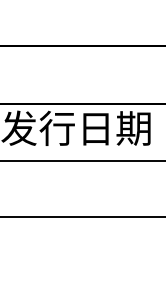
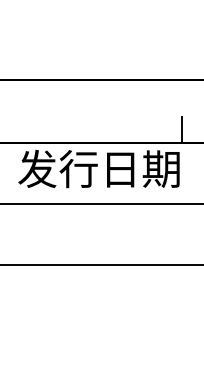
line: (152, 92) -> (181, 130), added

